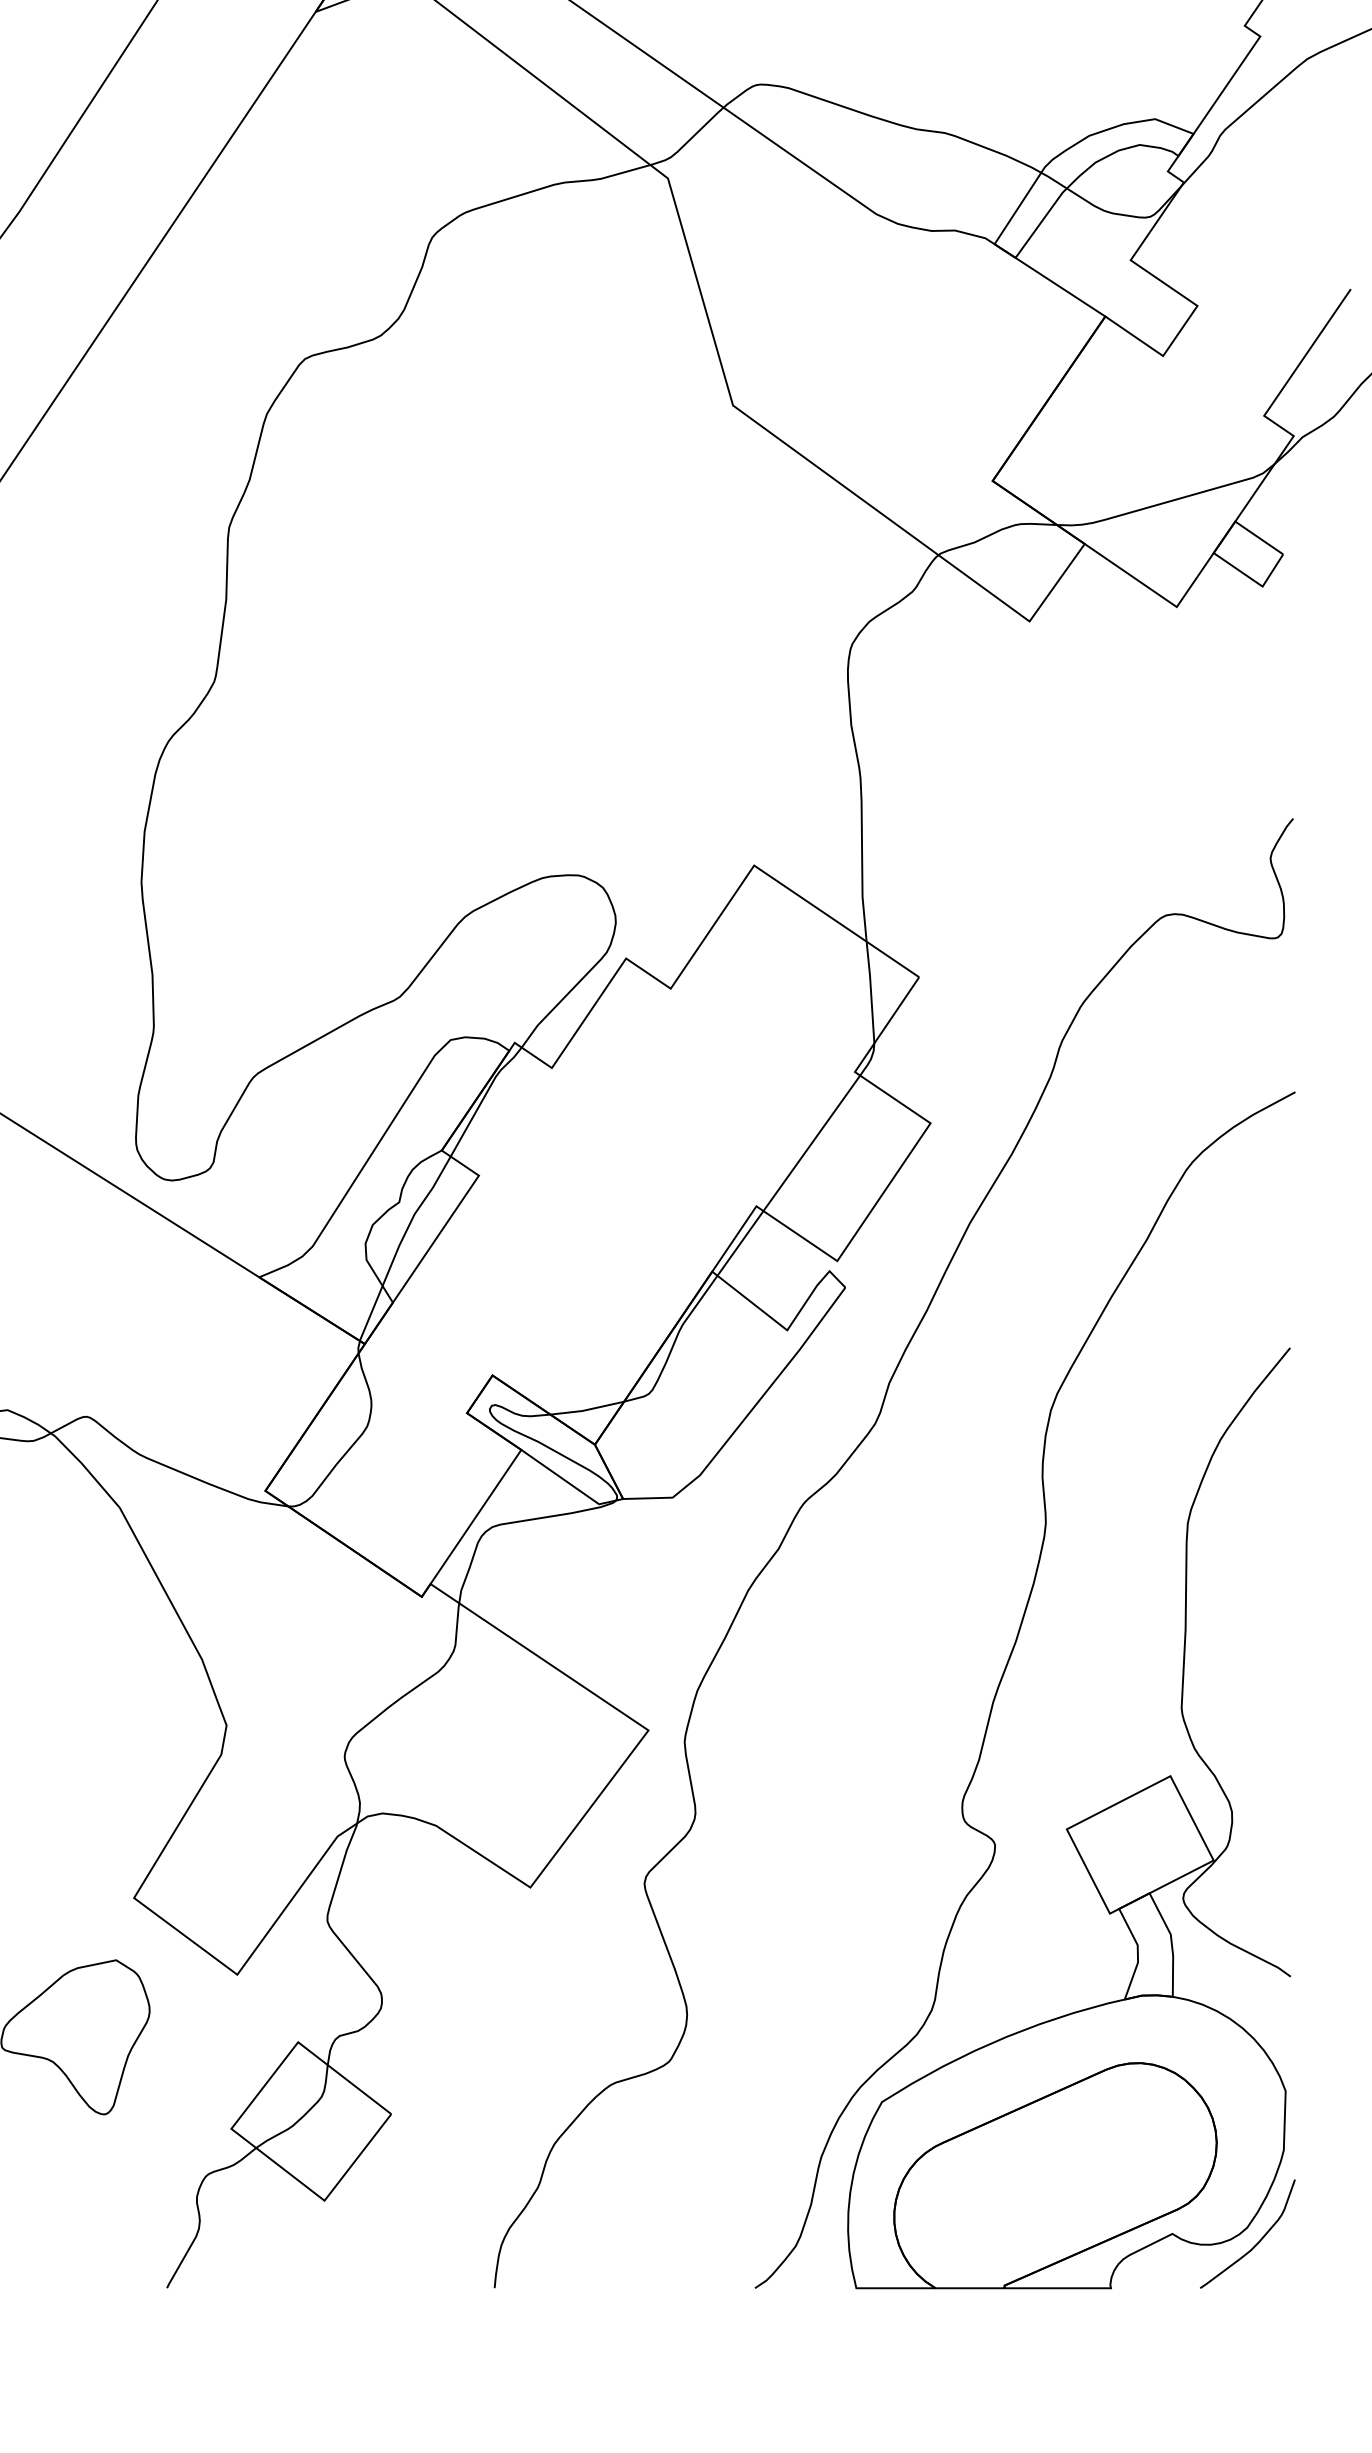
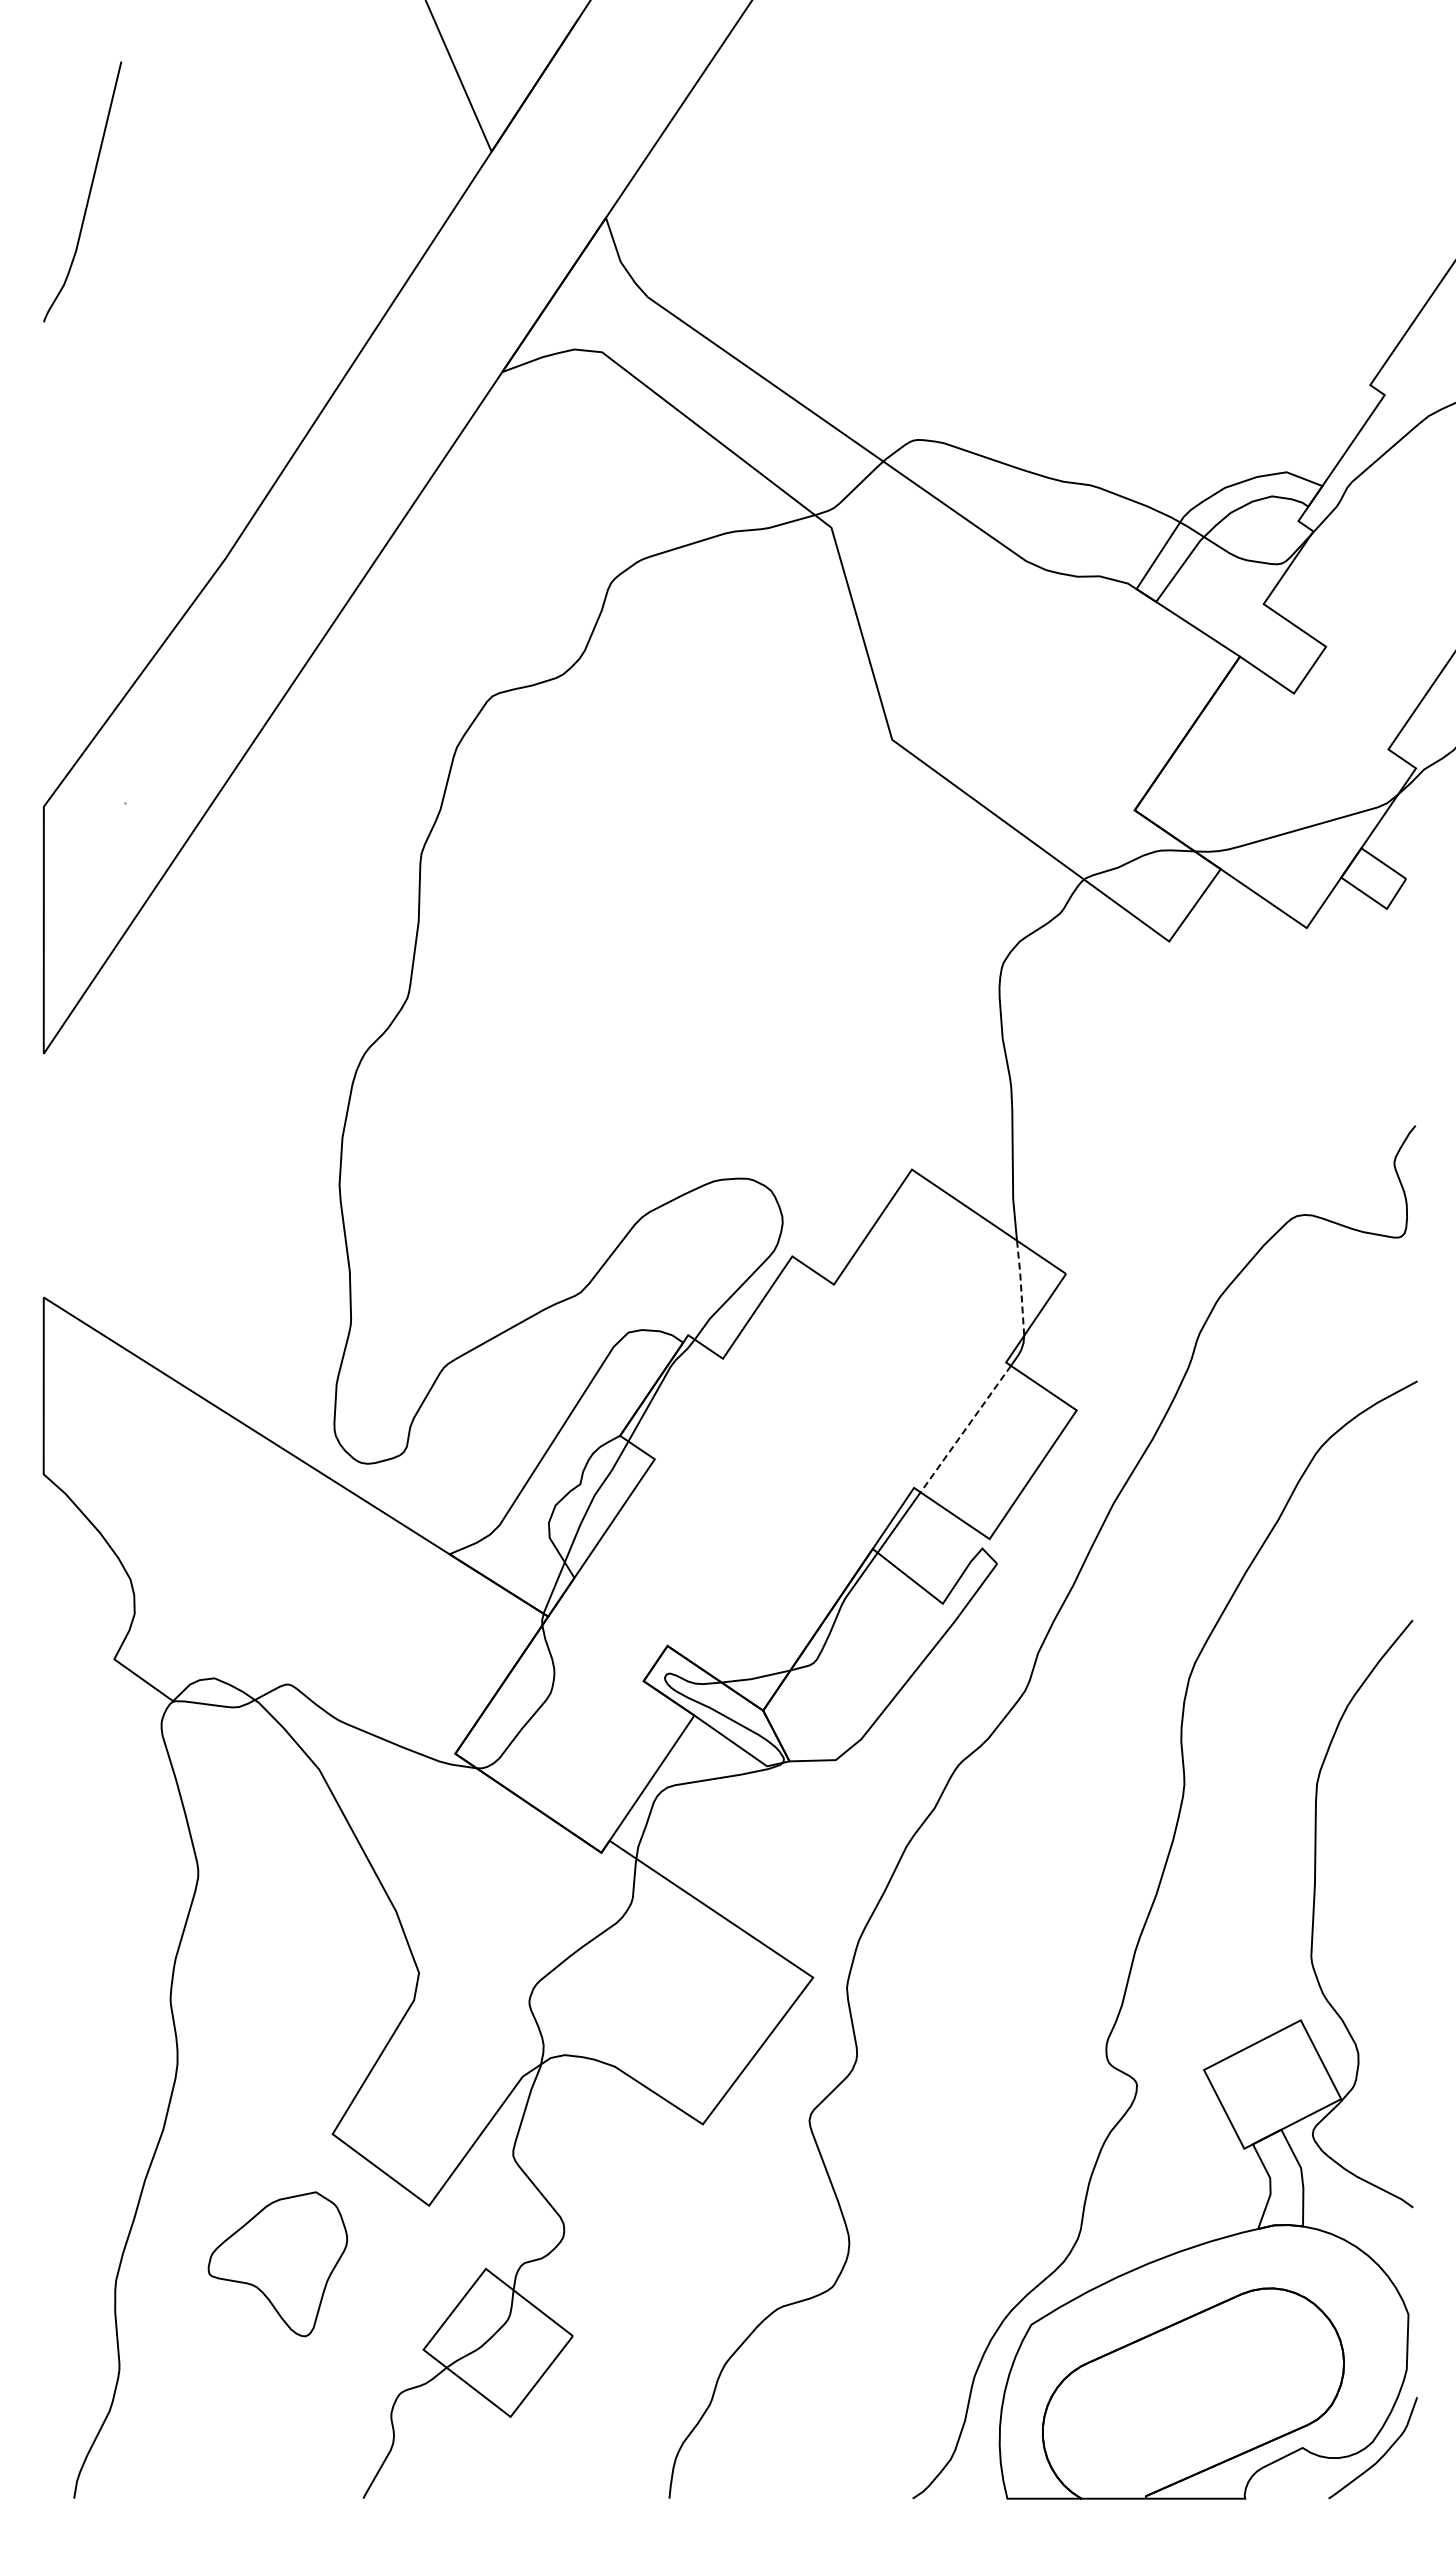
line: (871, 992) -> (1021, 1288), solid -> dashed
line: (811, 1143) -> (965, 1429), solid -> dashed

